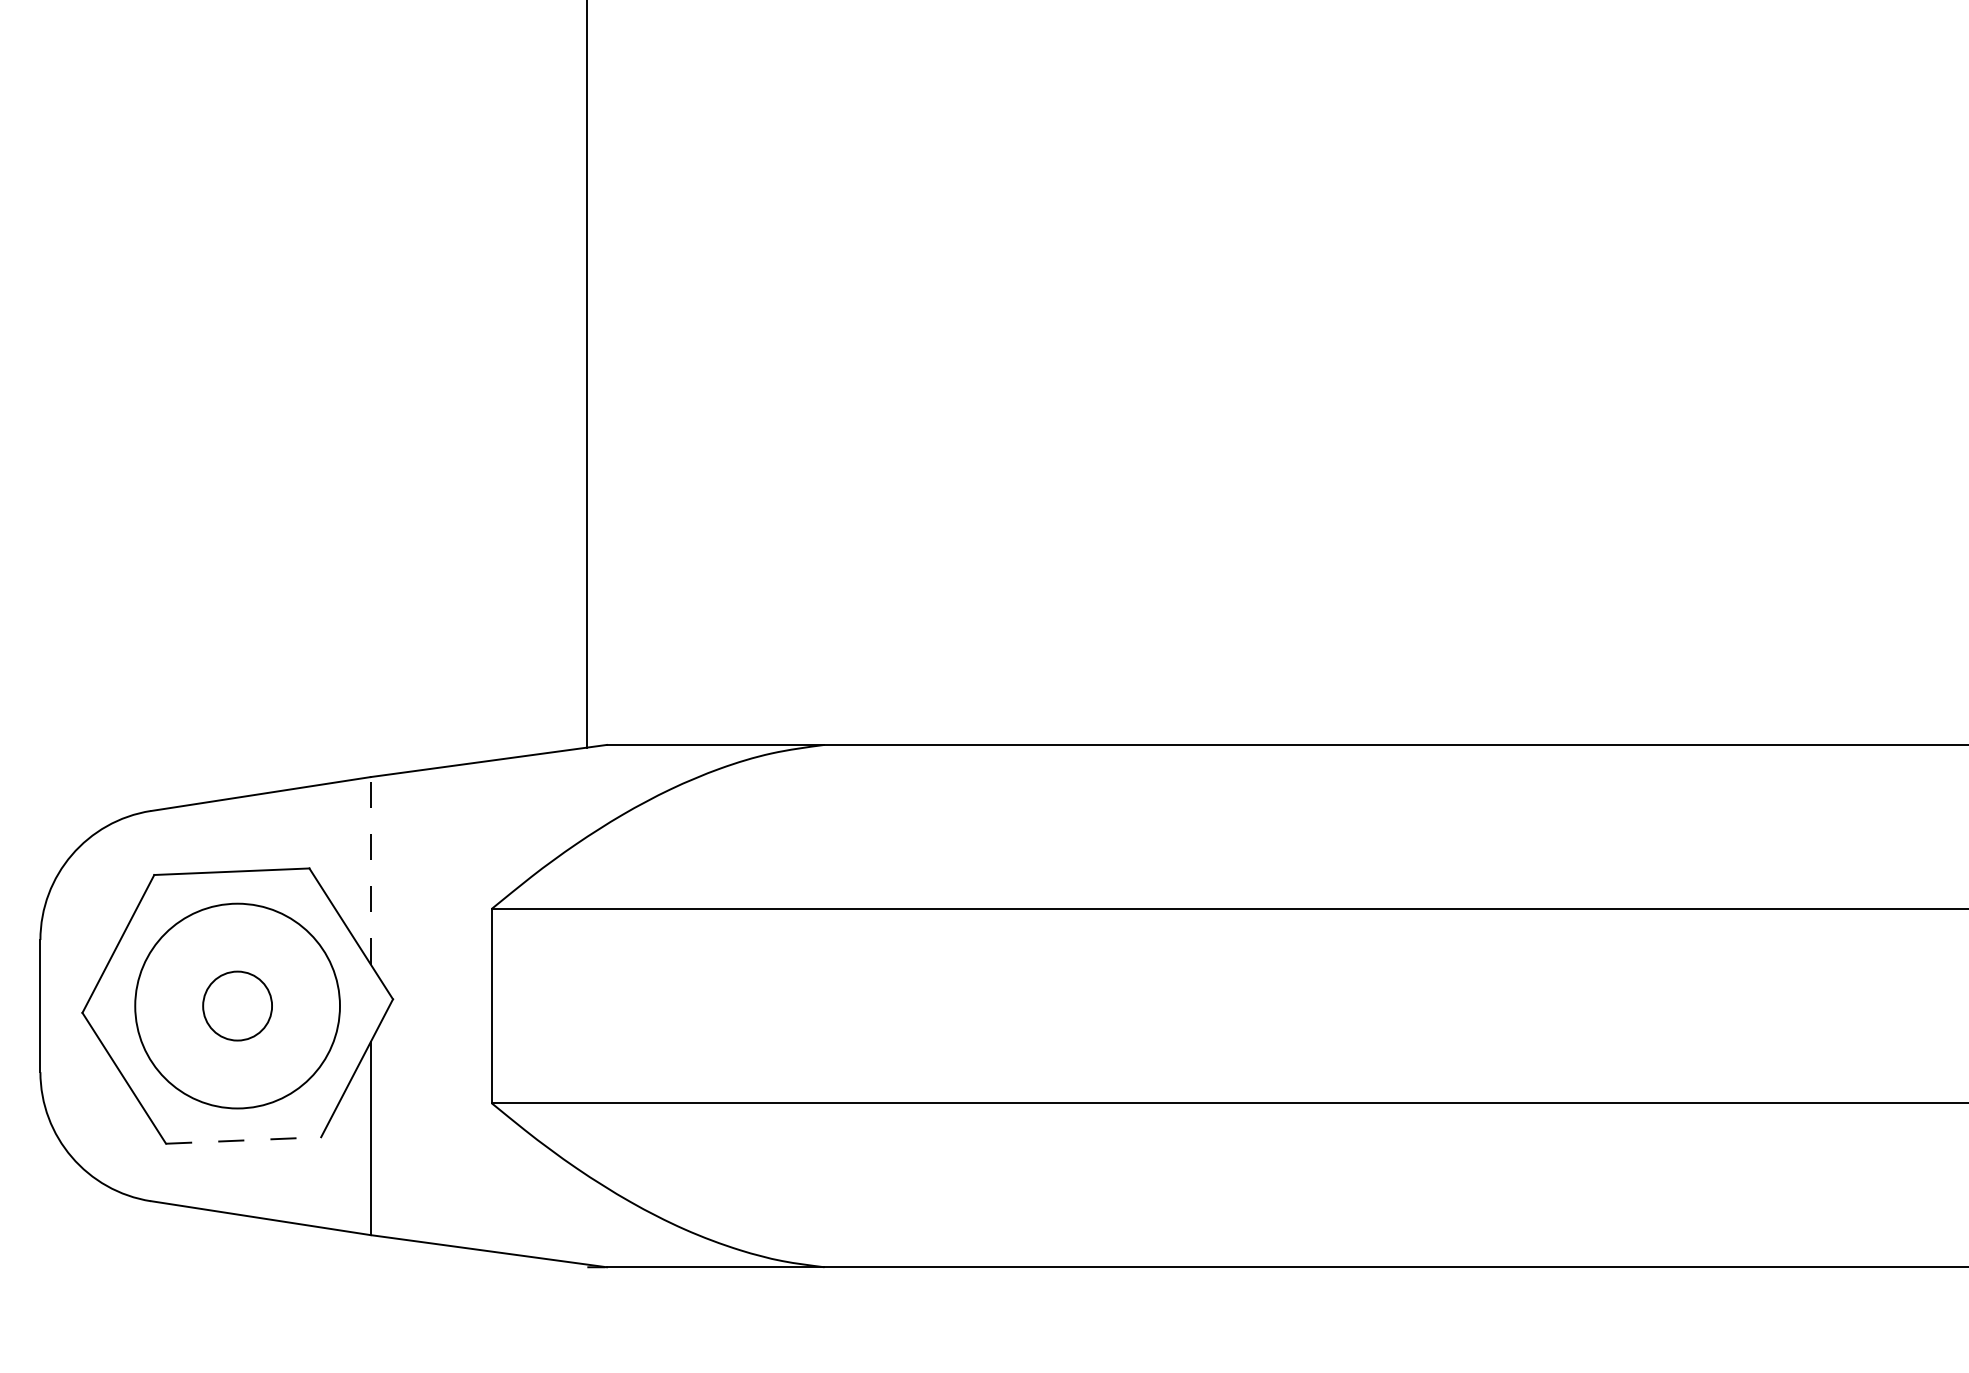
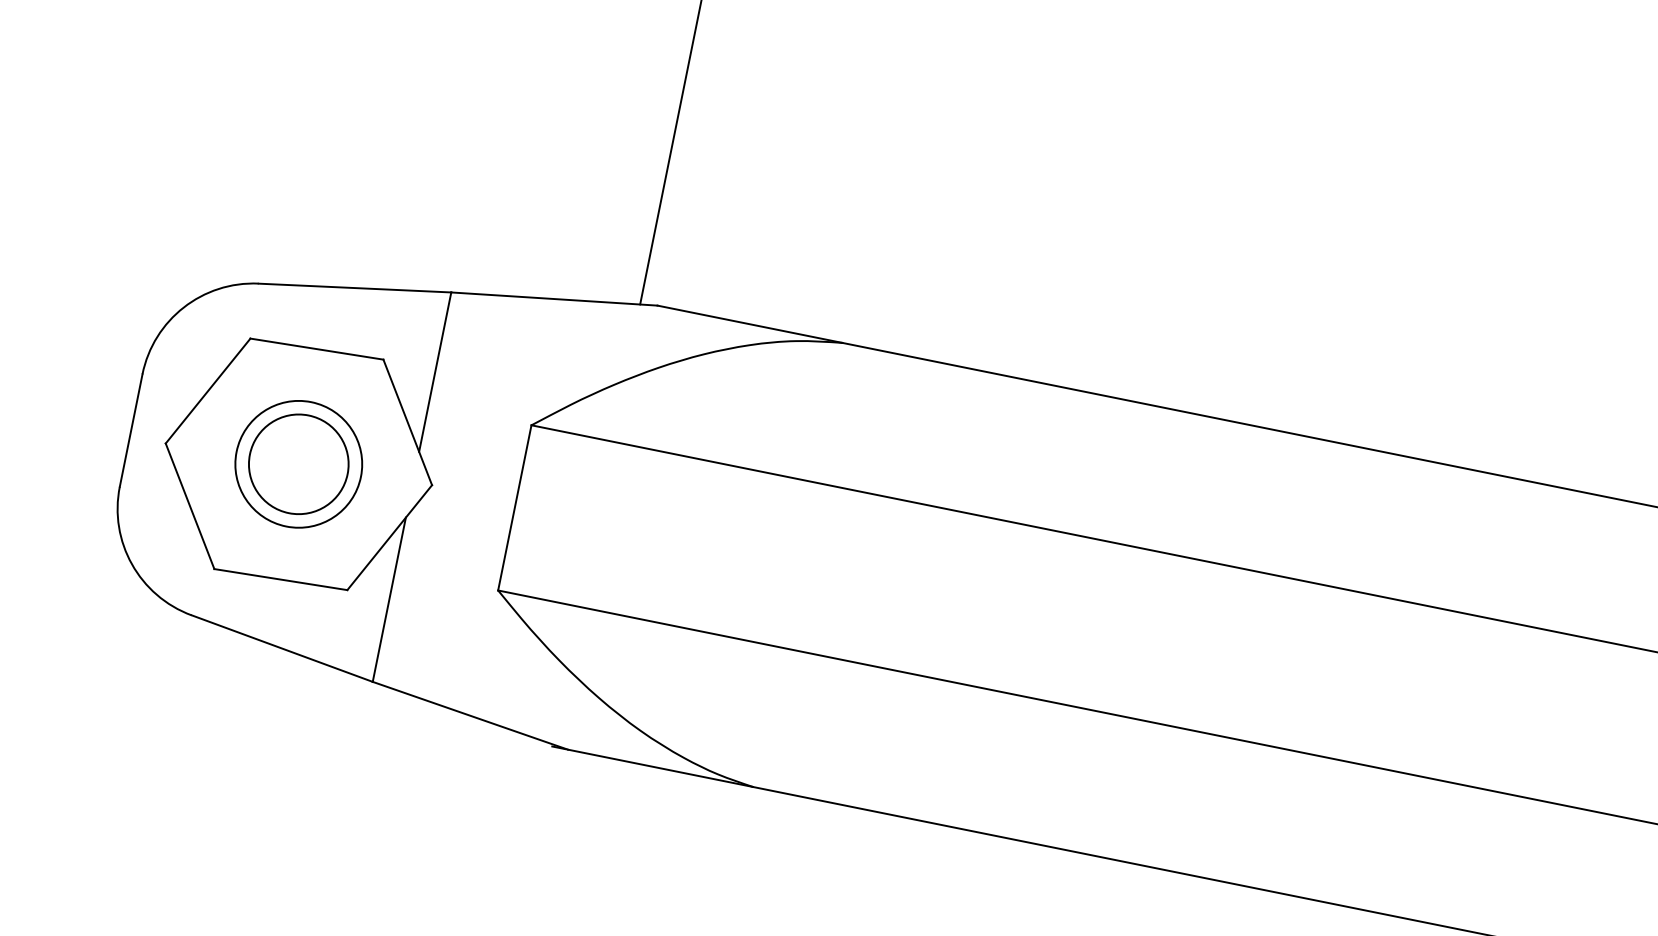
line: (370, 870) -> (435, 371), dashed -> solid
circle: (237, 1005) -> (298, 463), size x0.71
circle: (237, 1005) -> (298, 463), size x1.67
line: (243, 1140) -> (280, 579), dashed -> solid

